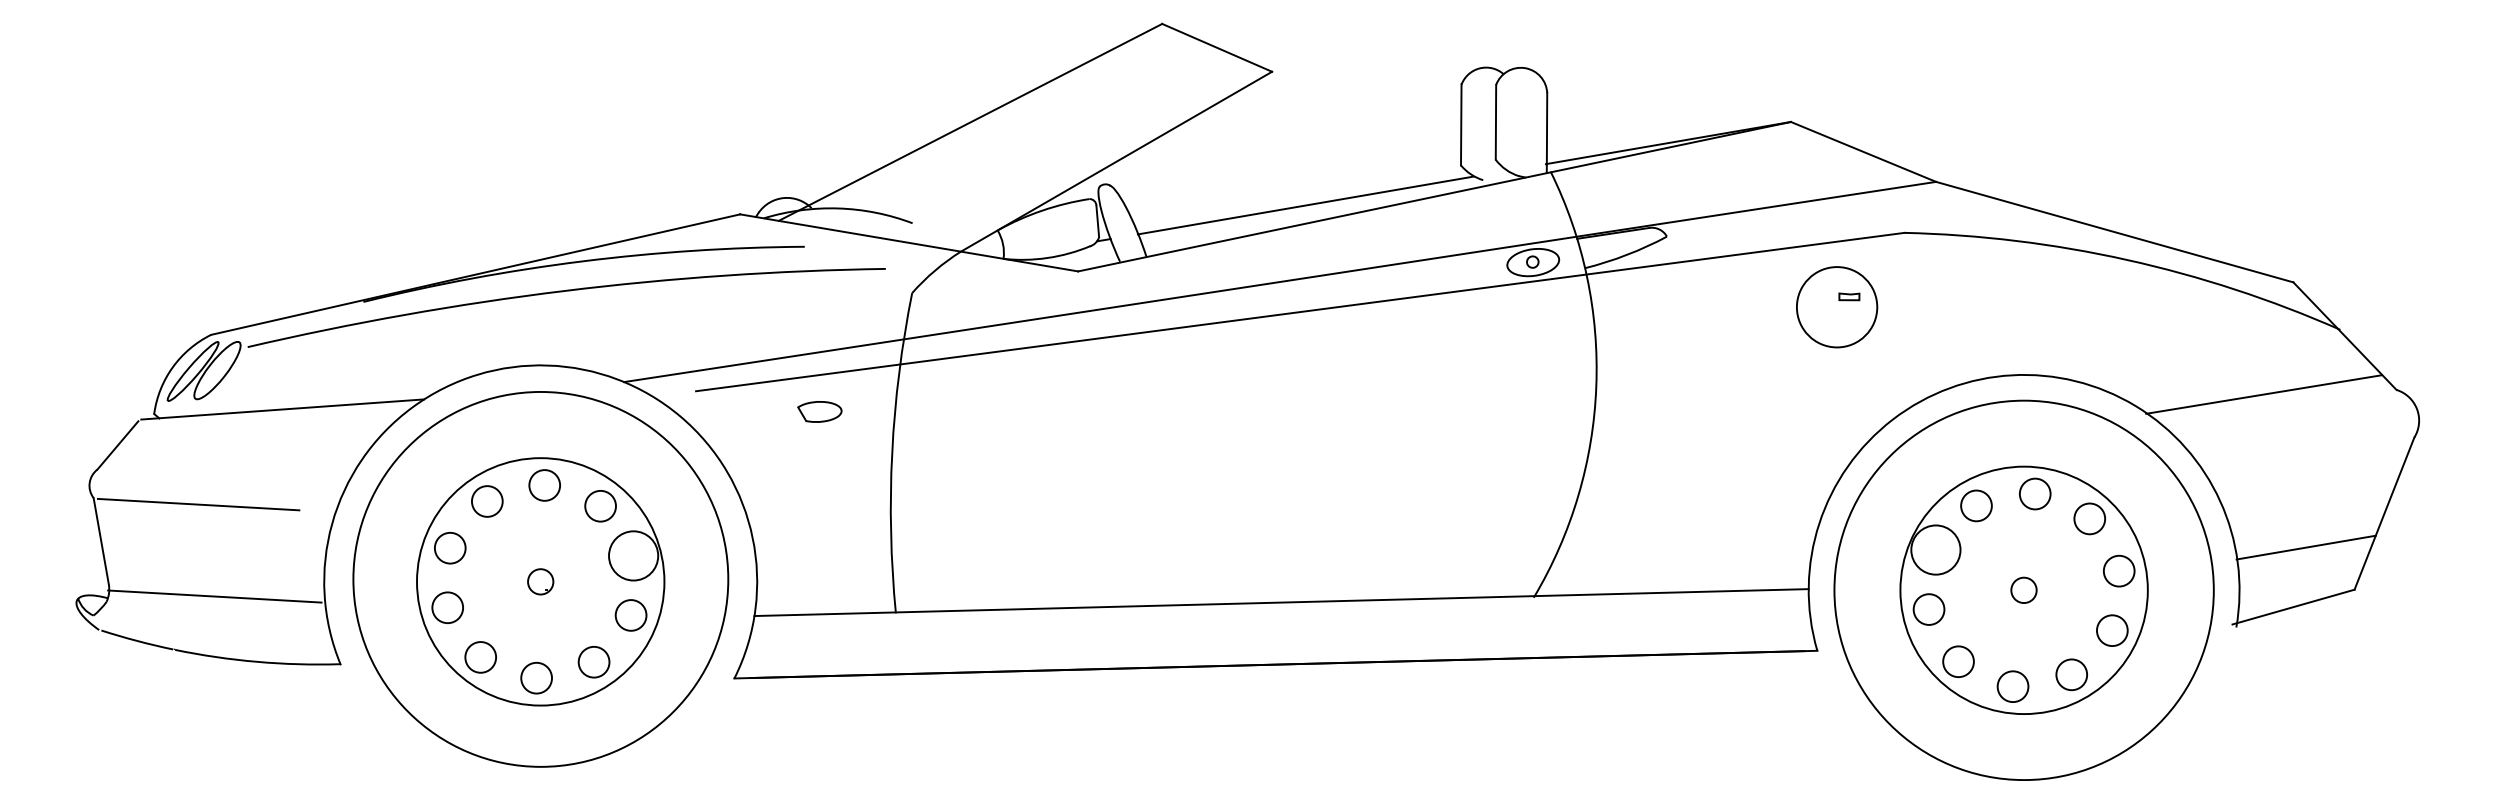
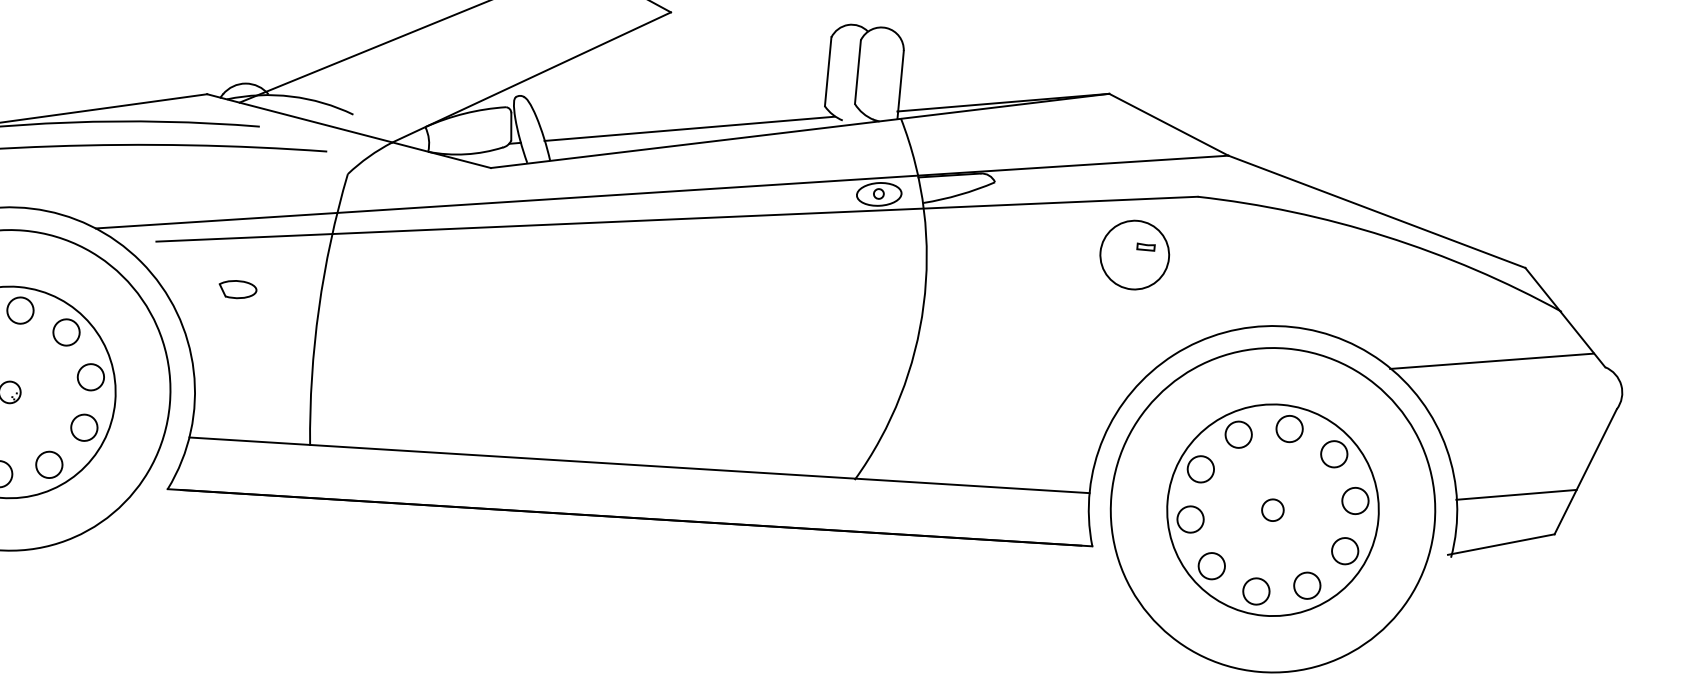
part: (819, 411) -> (237, 289), moved
circle: (1935, 549) -> (1200, 468), size x0.62
circle: (633, 555) -> (90, 376), size x0.62

